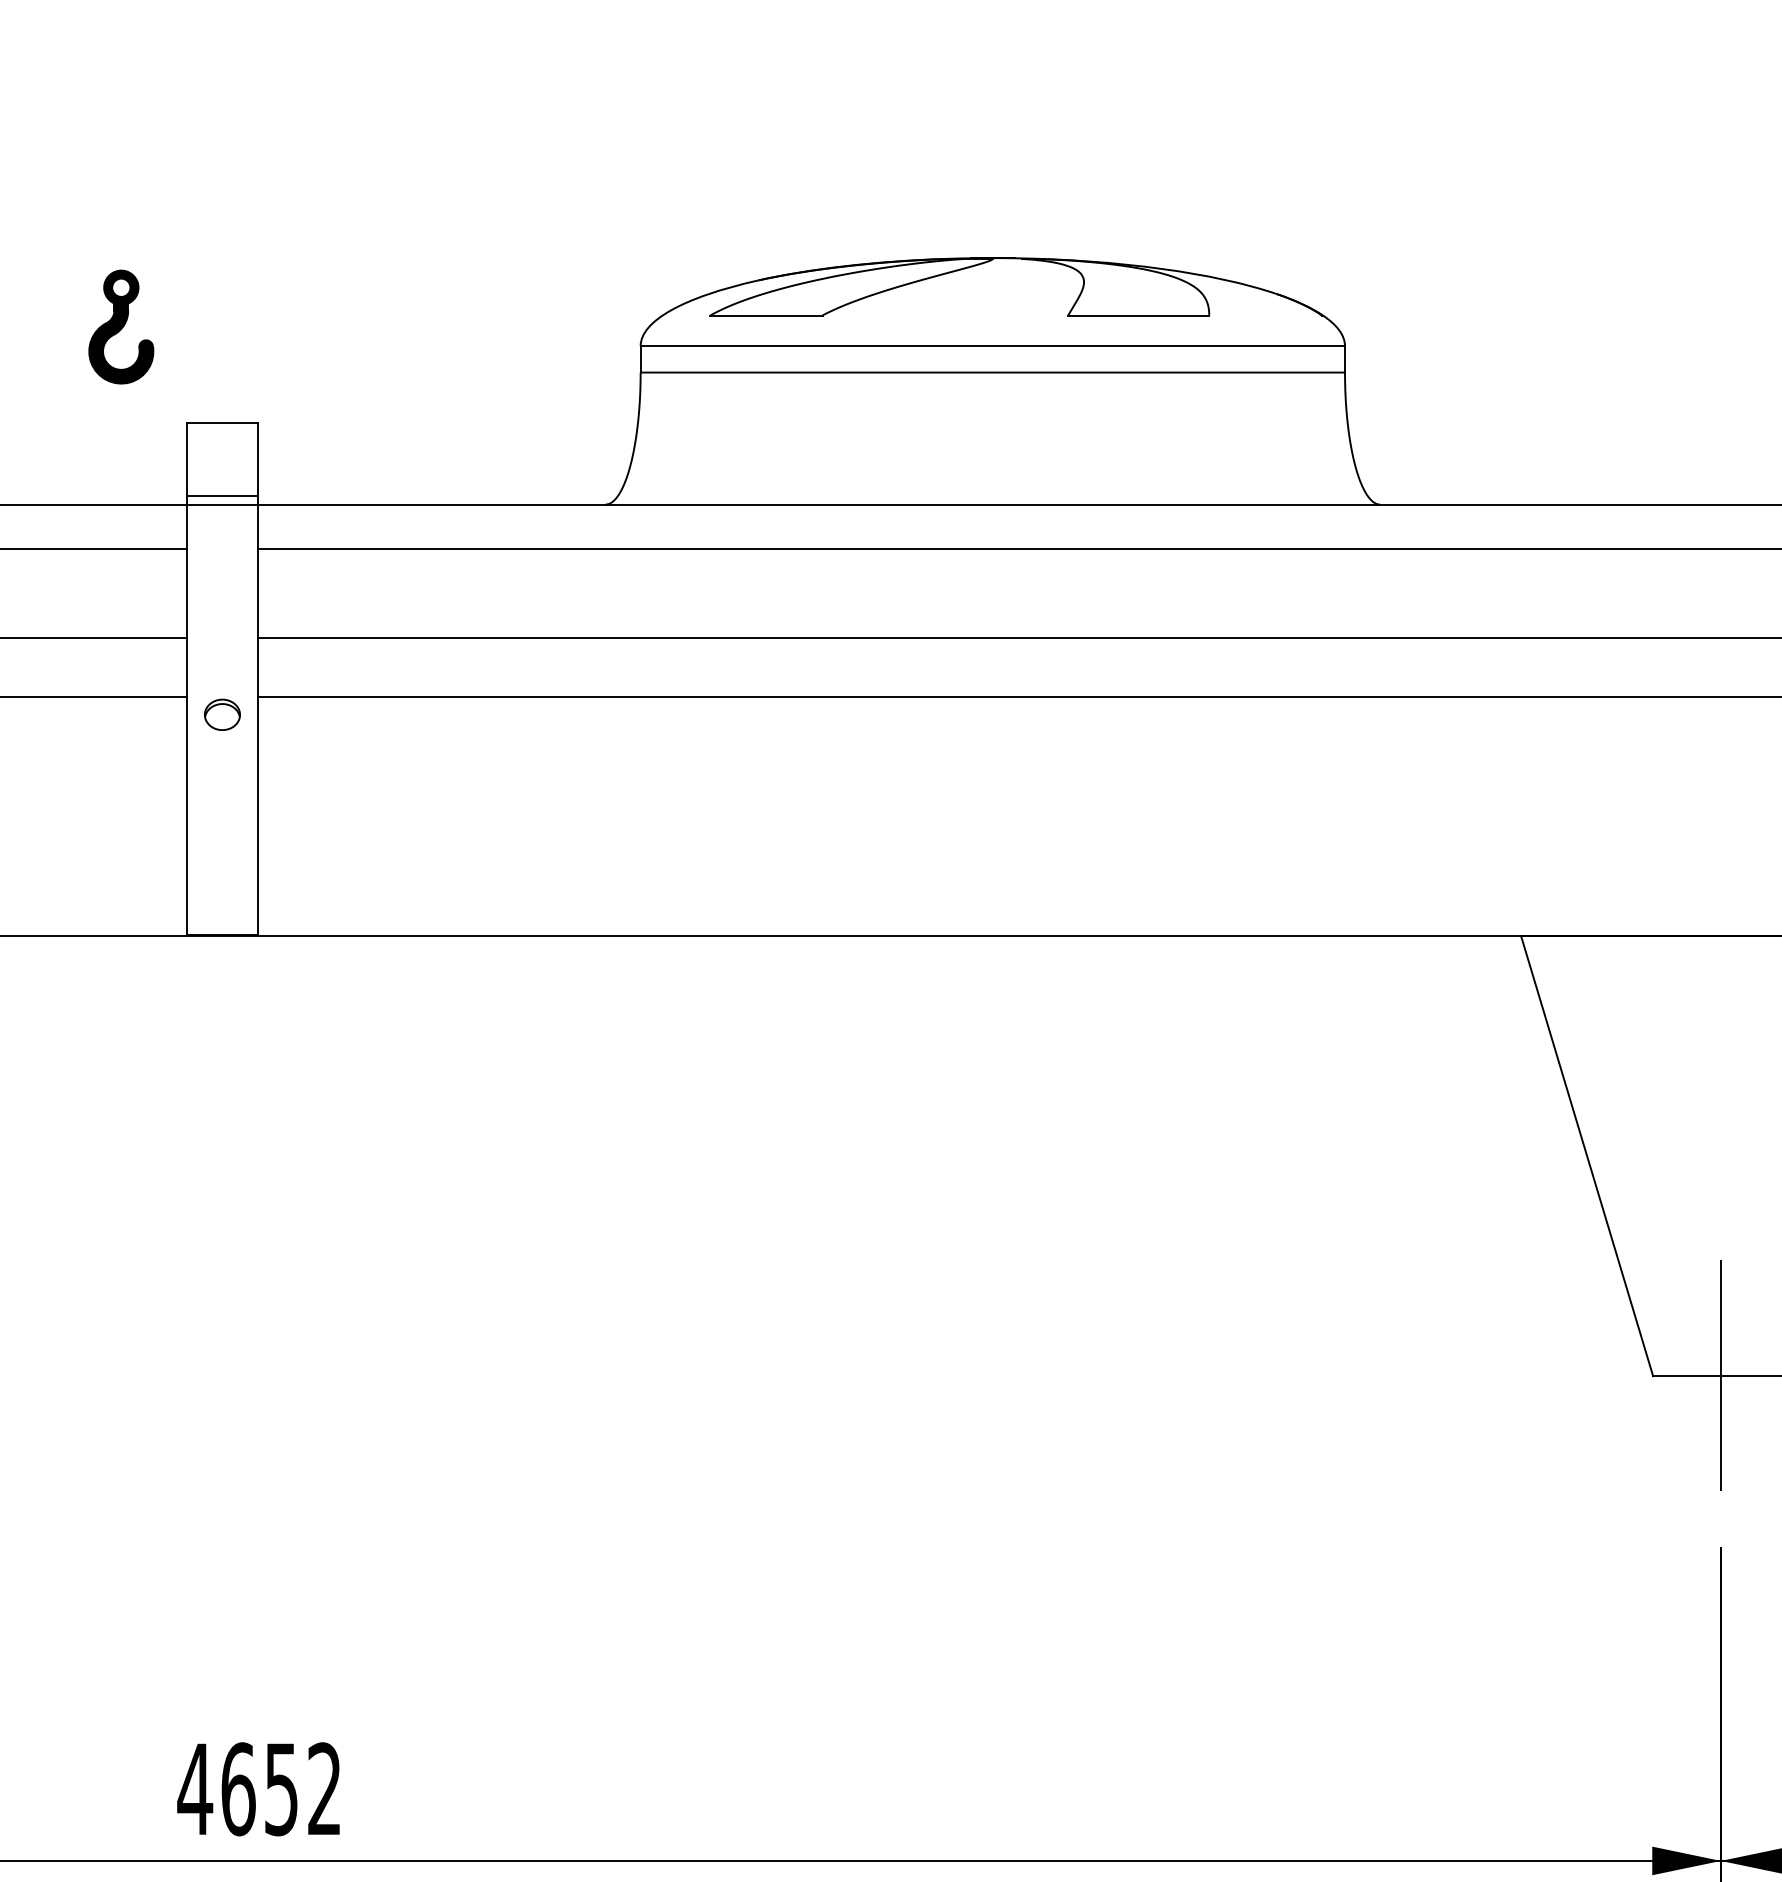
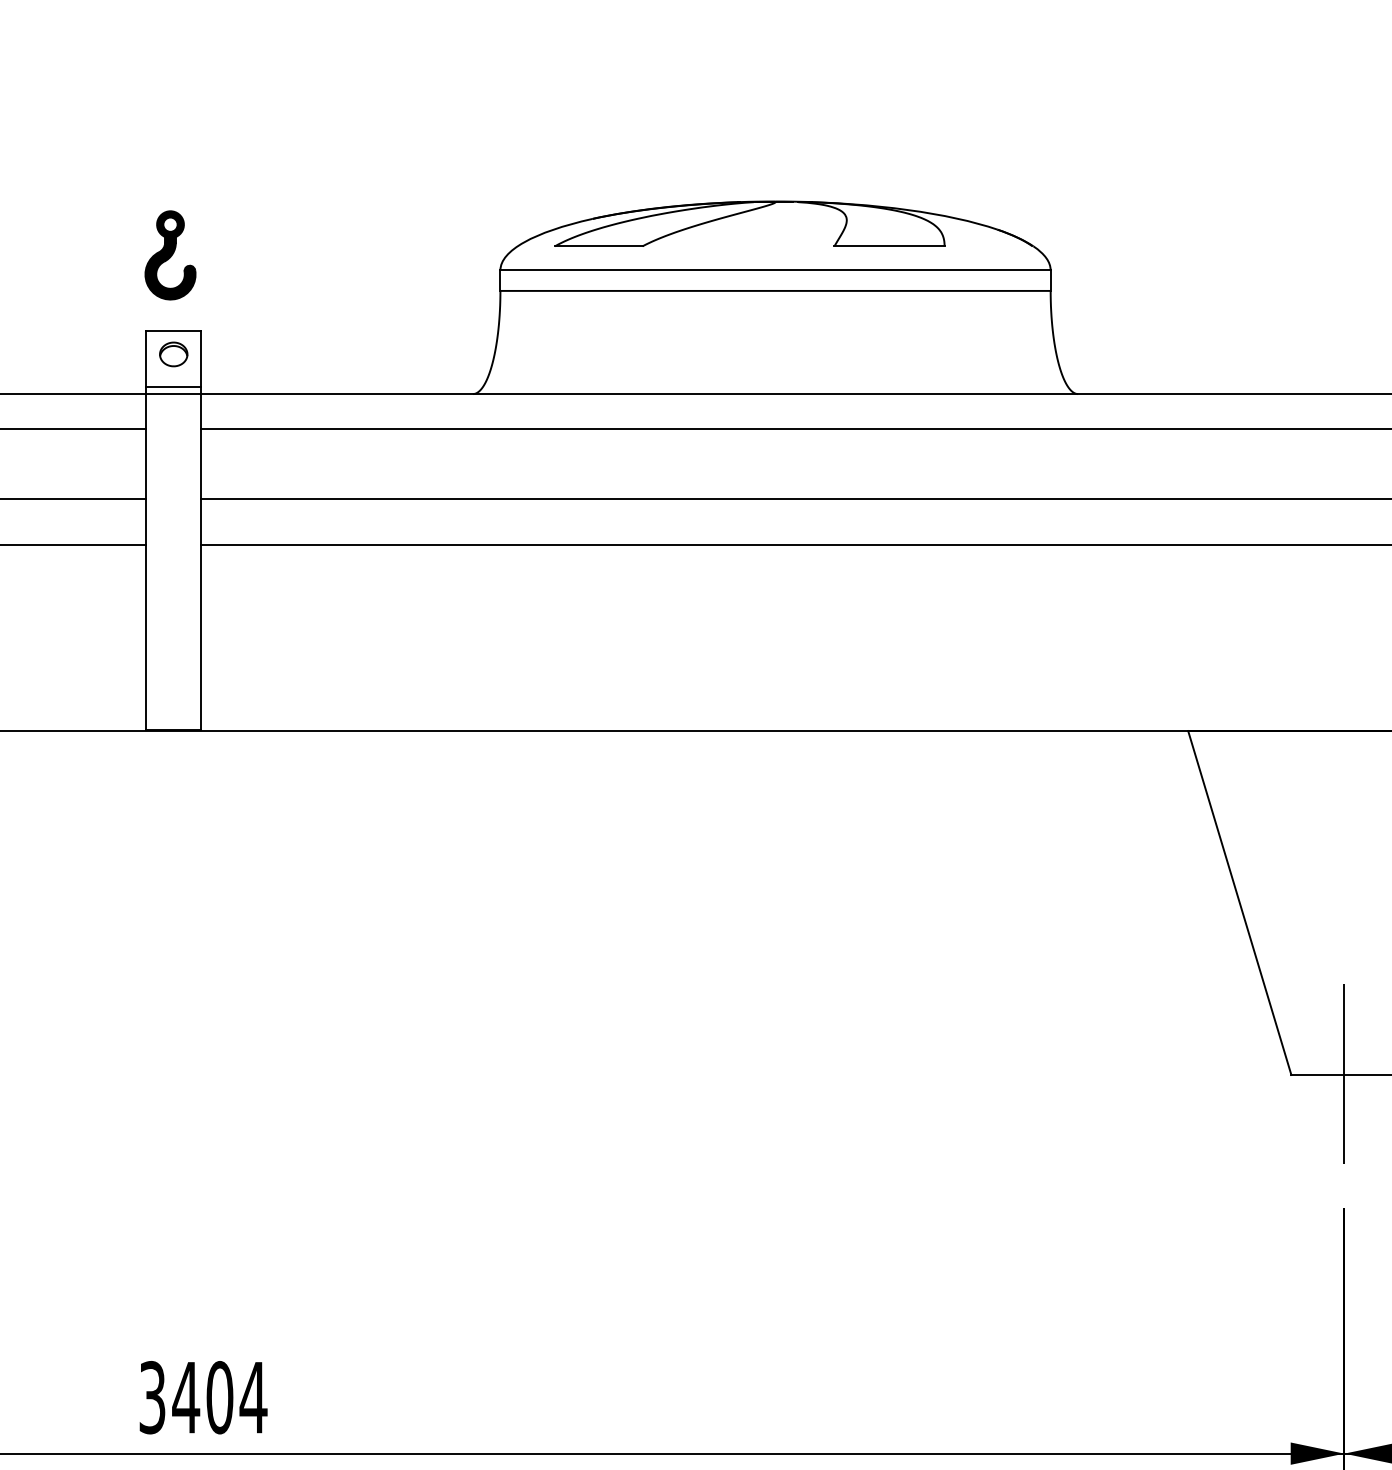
part: (121, 326) -> (170, 254), moved
part: (222, 714) -> (173, 354), moved
text: (259, 1789) -> (202, 1397), 4652 -> 3404

